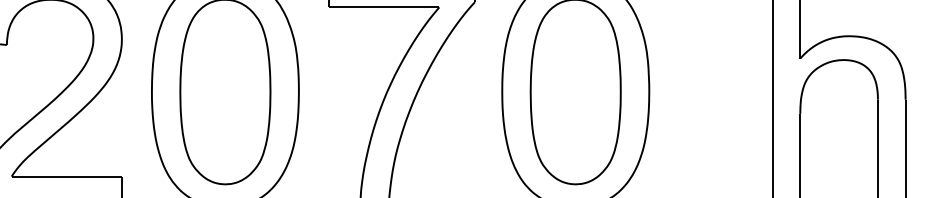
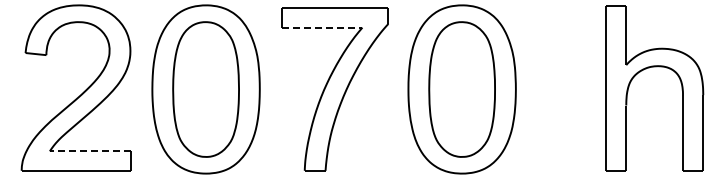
line: (384, 7) -> (322, 27), solid -> dashed
line: (65, 176) -> (89, 151), solid -> dashed

